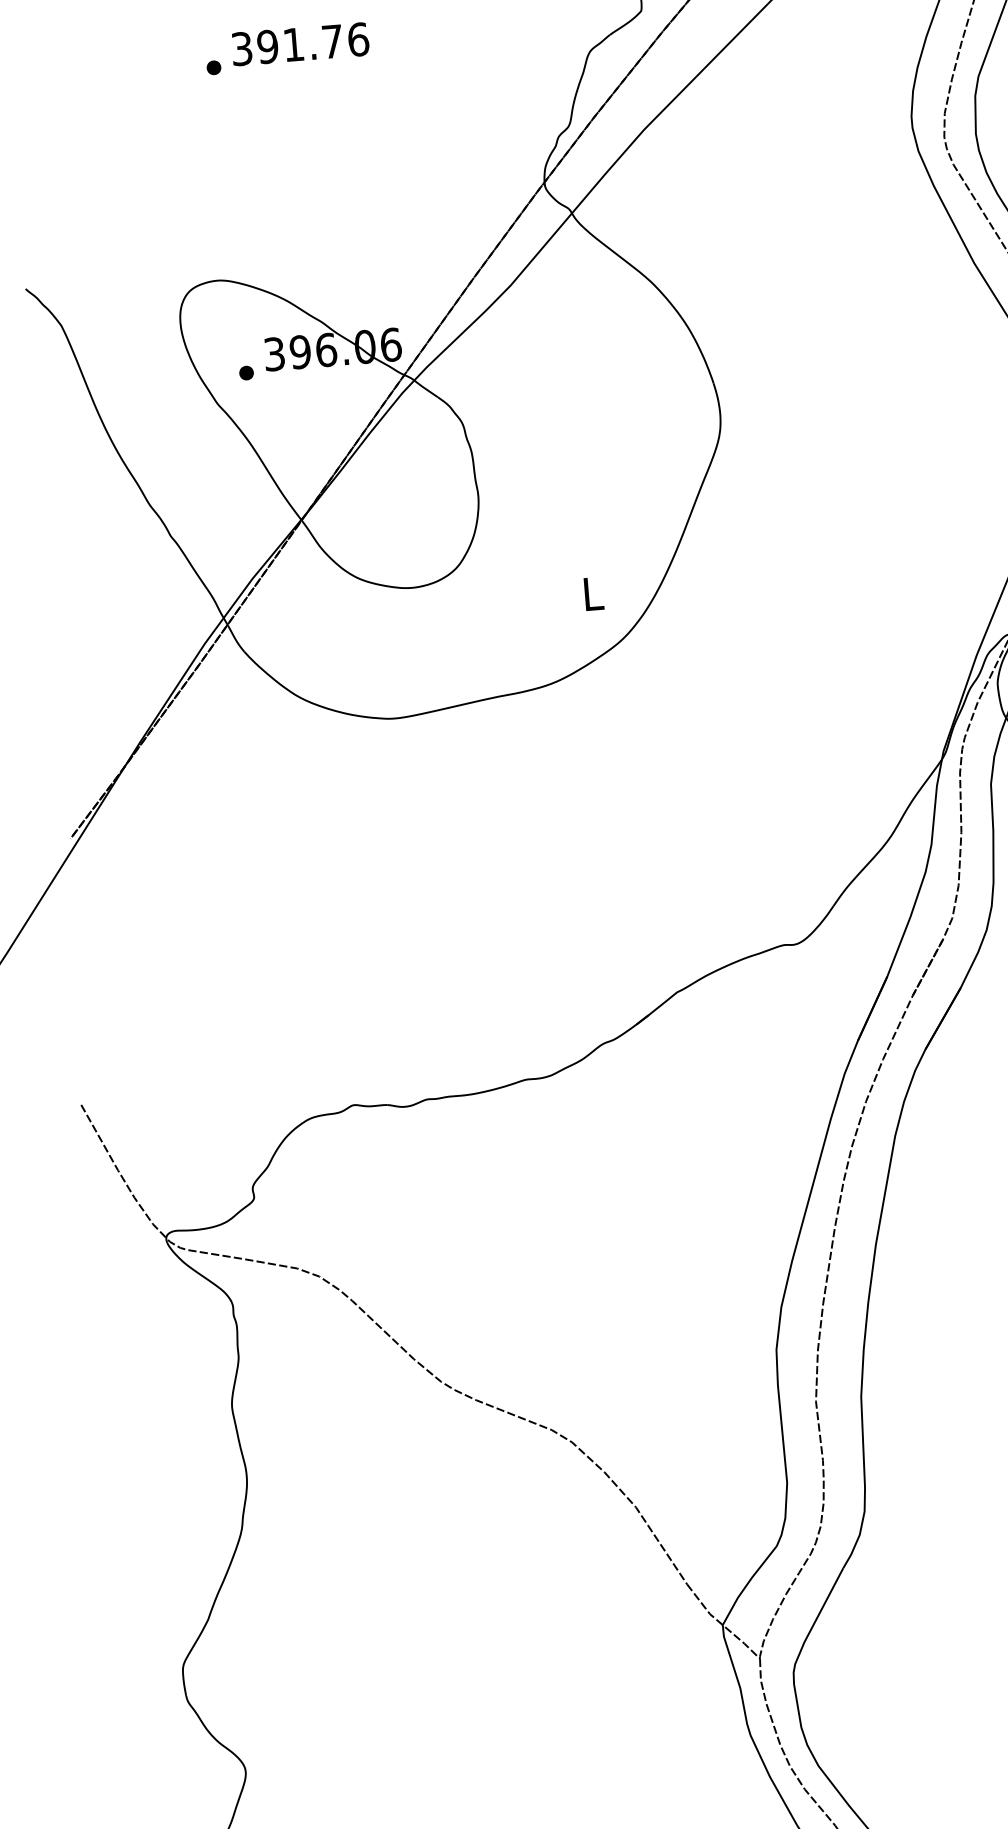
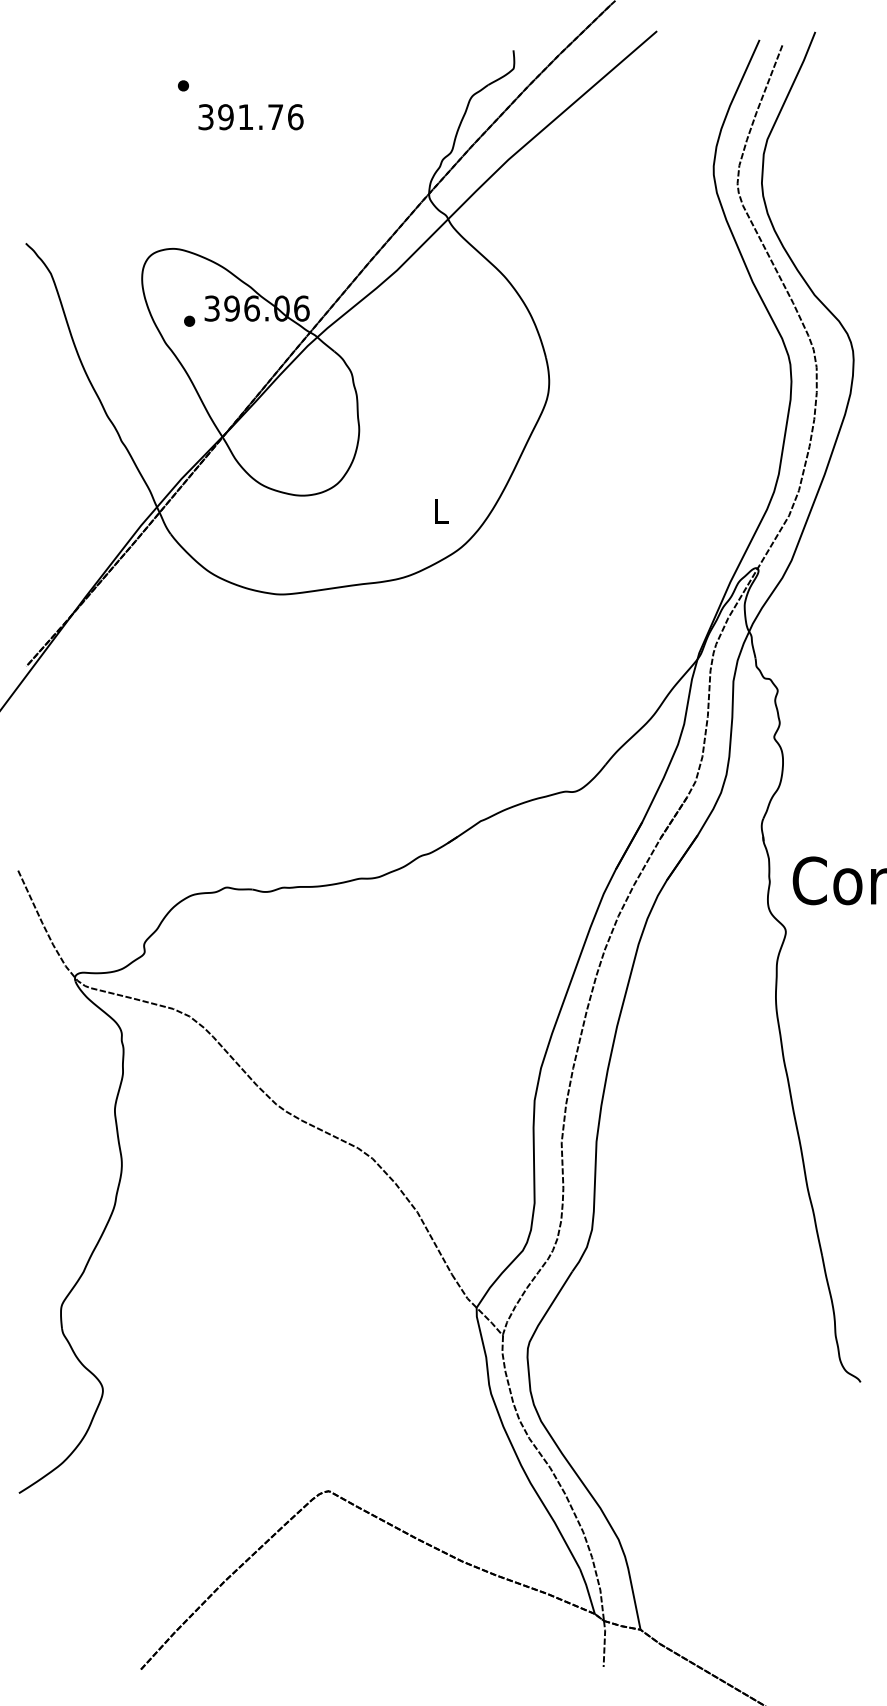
text: (299, 44) -> (250, 117), moved

